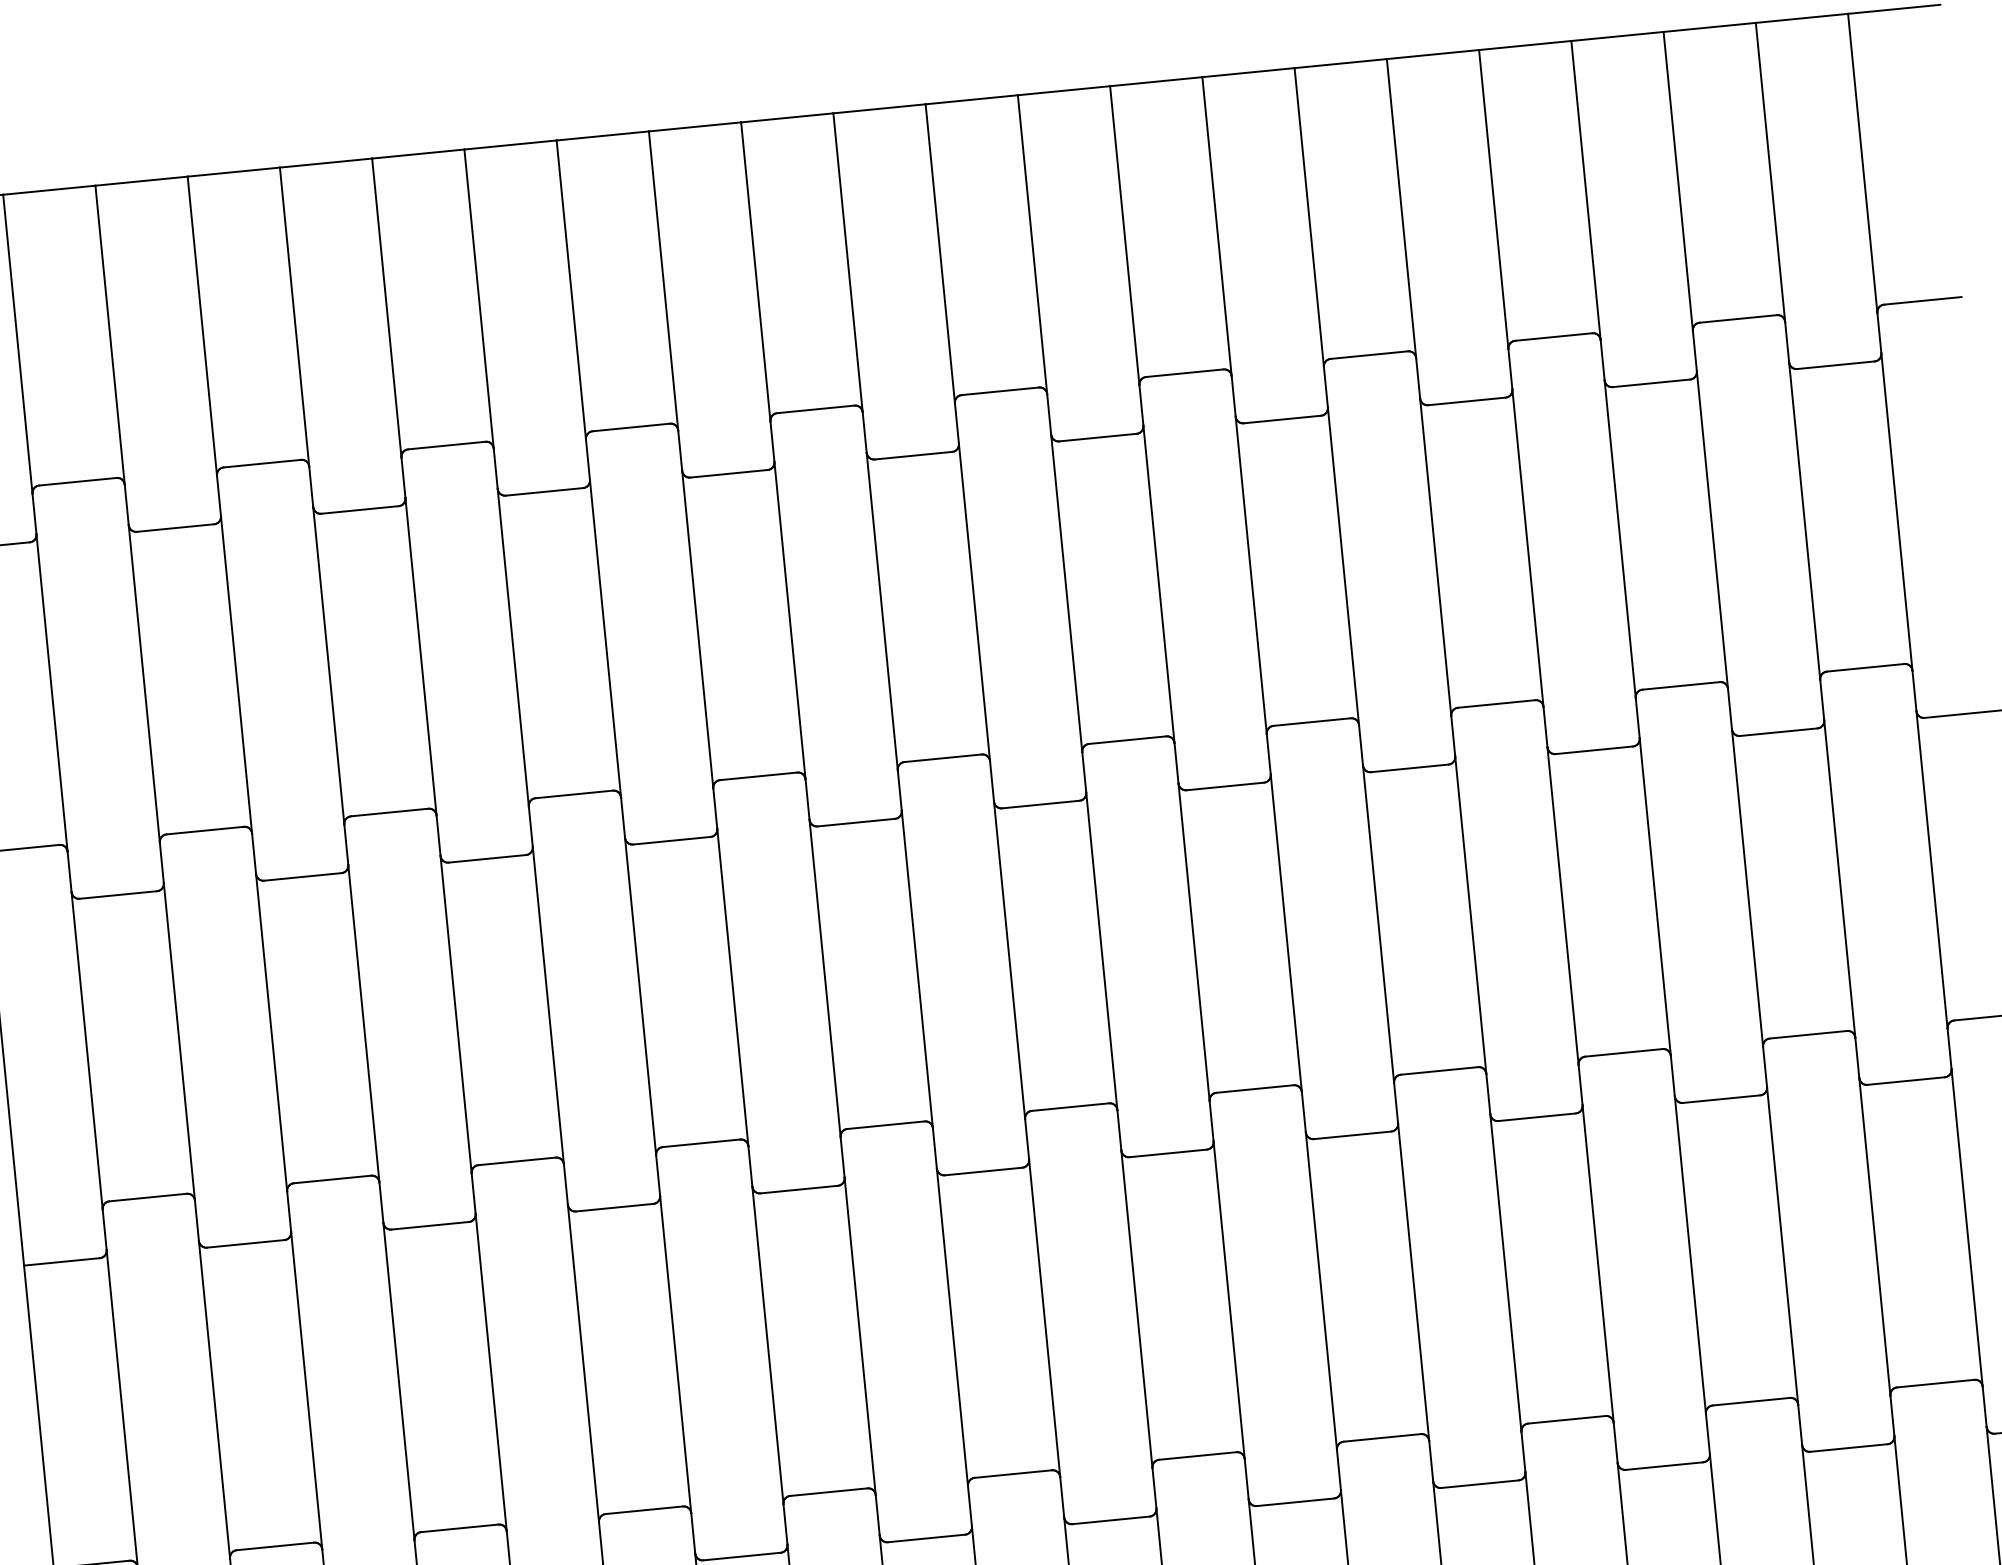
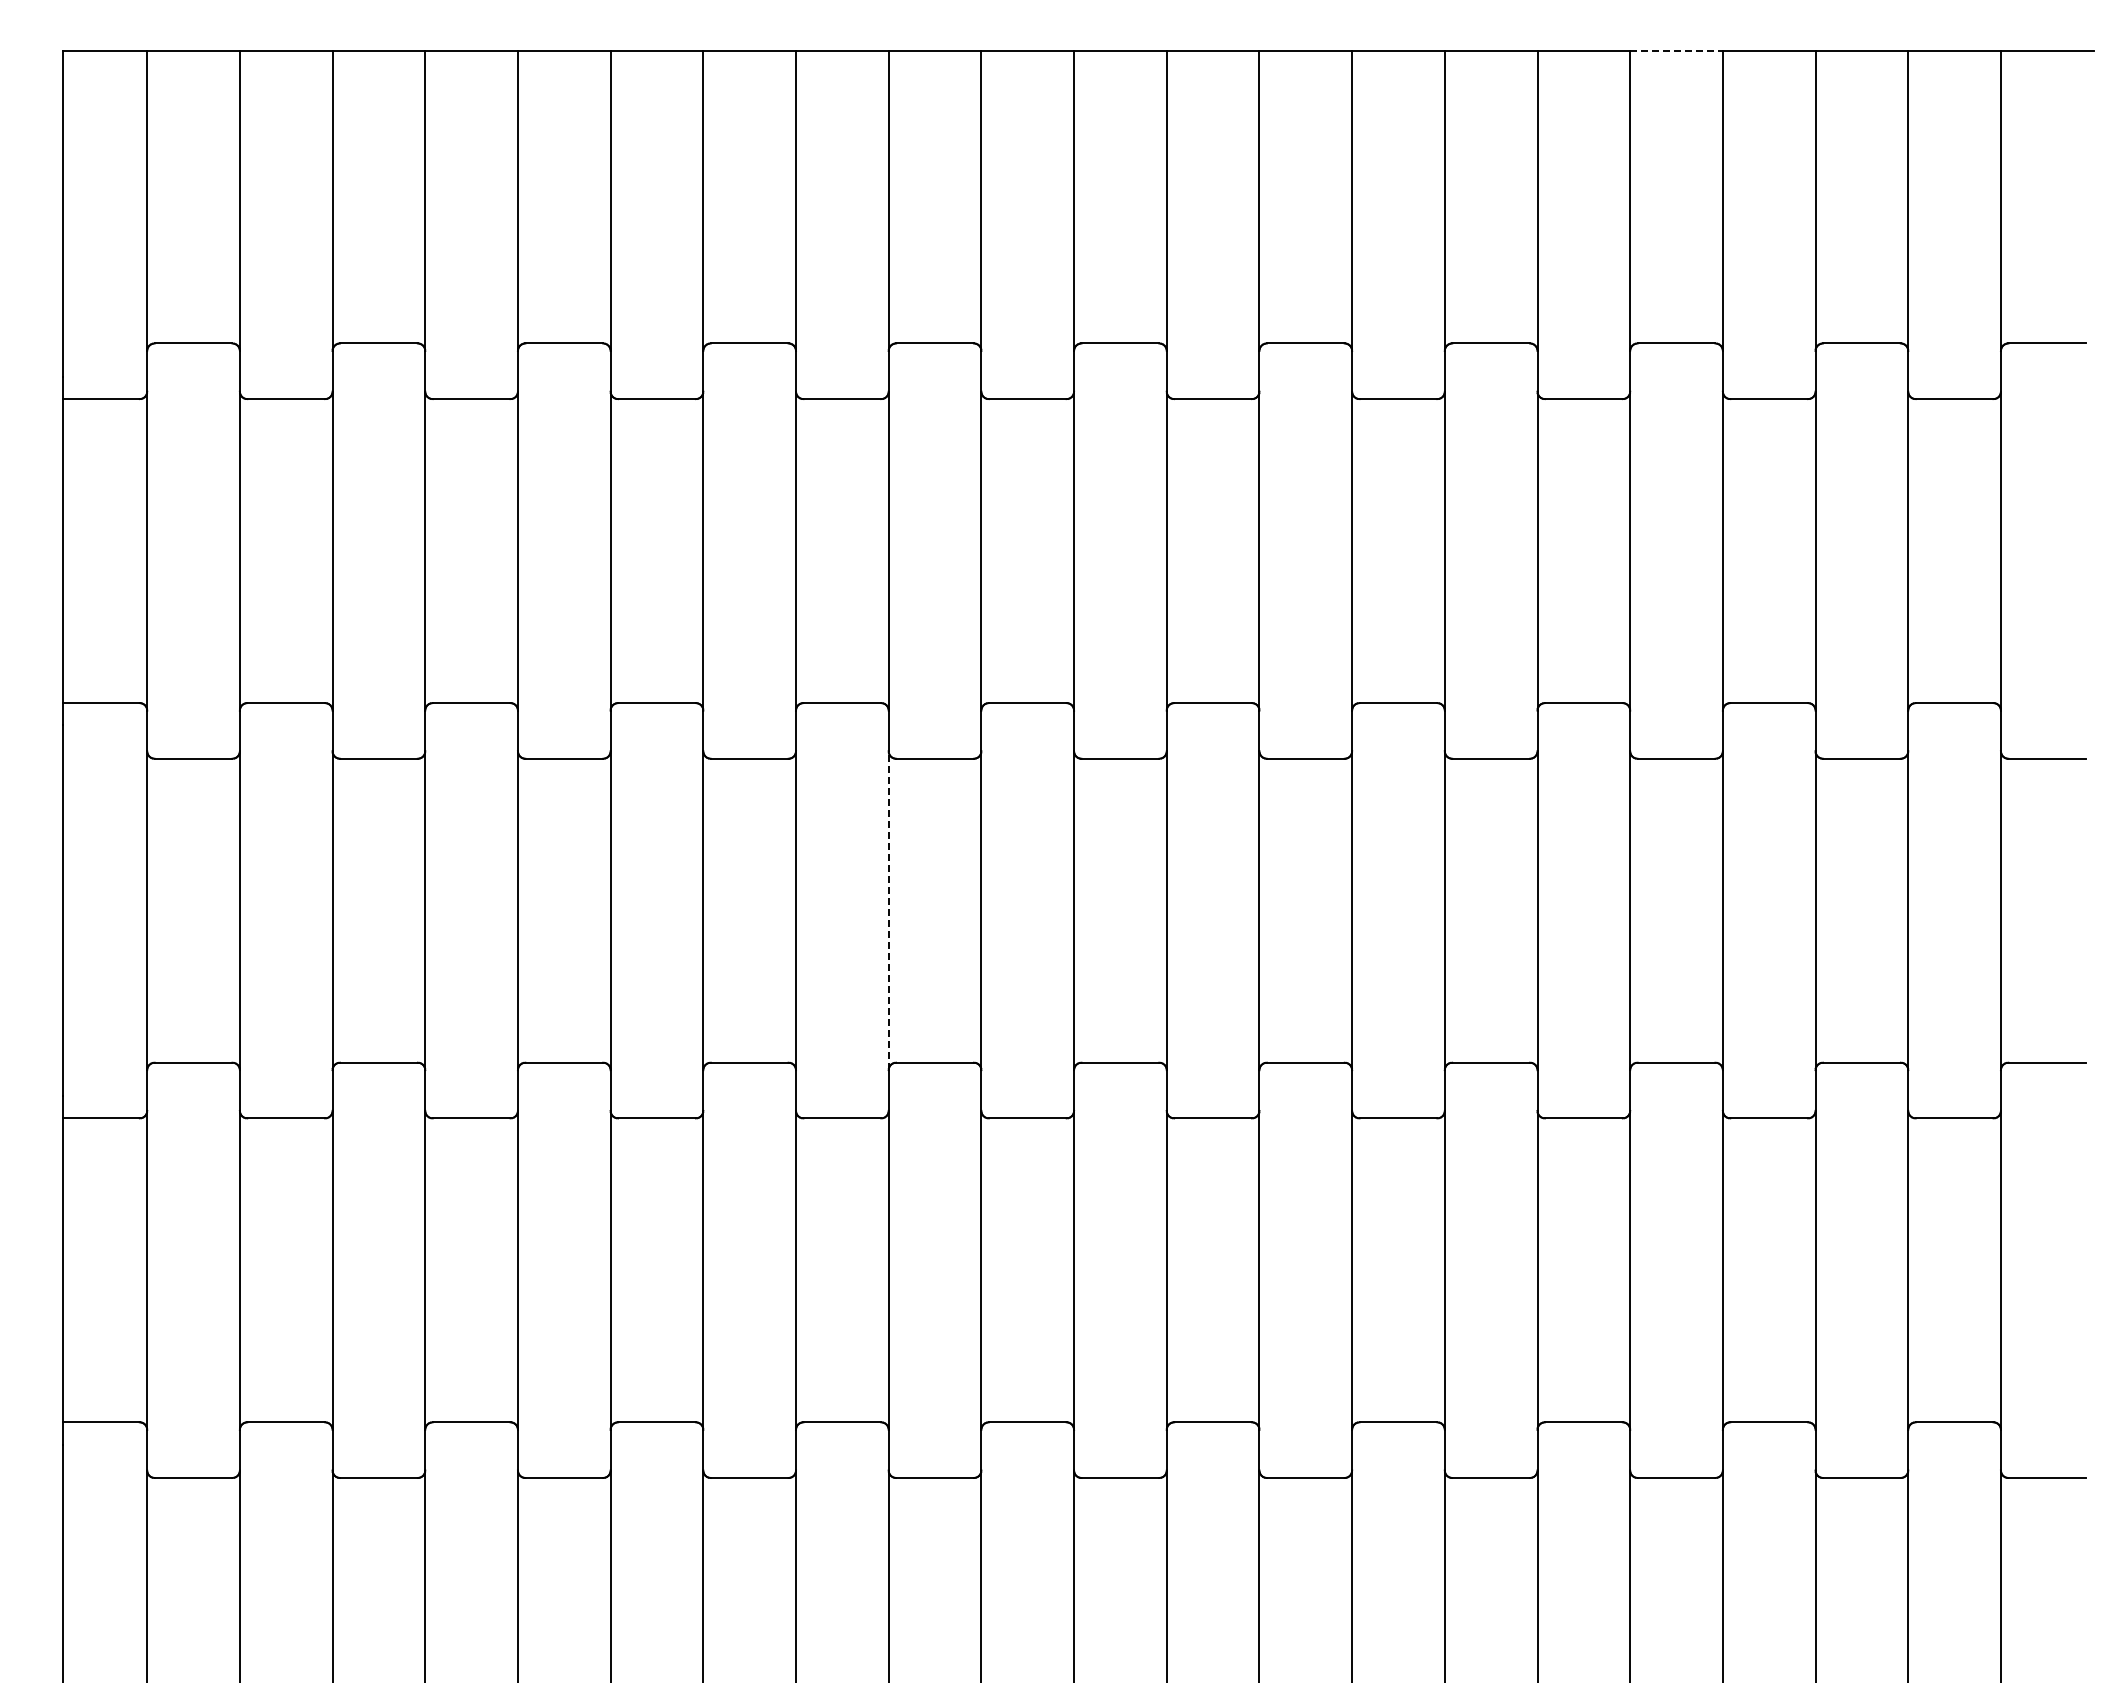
line: (1526, 45) -> (1677, 50), solid -> dashed
line: (824, 978) -> (888, 910), solid -> dashed

